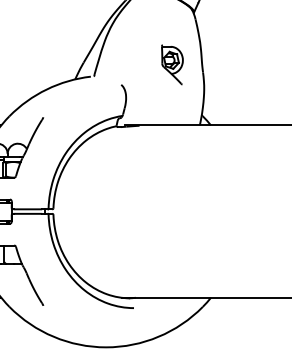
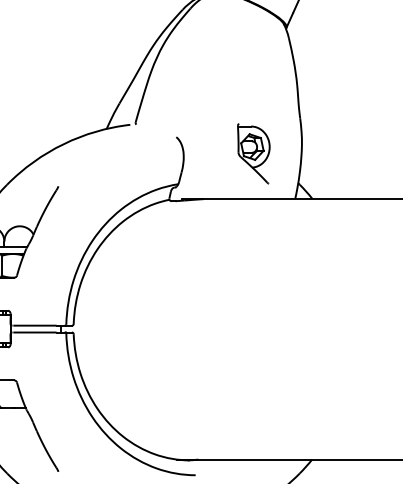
part: (172, 64) -> (253, 153), moved

